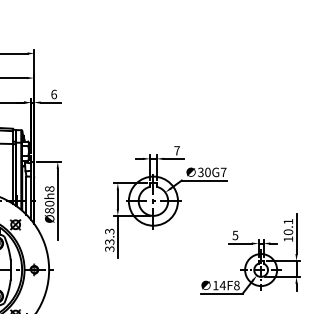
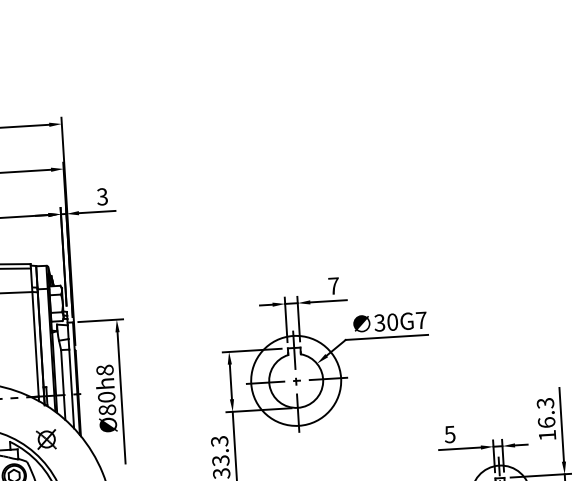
text: (54, 94) -> (103, 196), 6 -> 3
text: (288, 226) -> (546, 412), 10.1 -> 16.3

